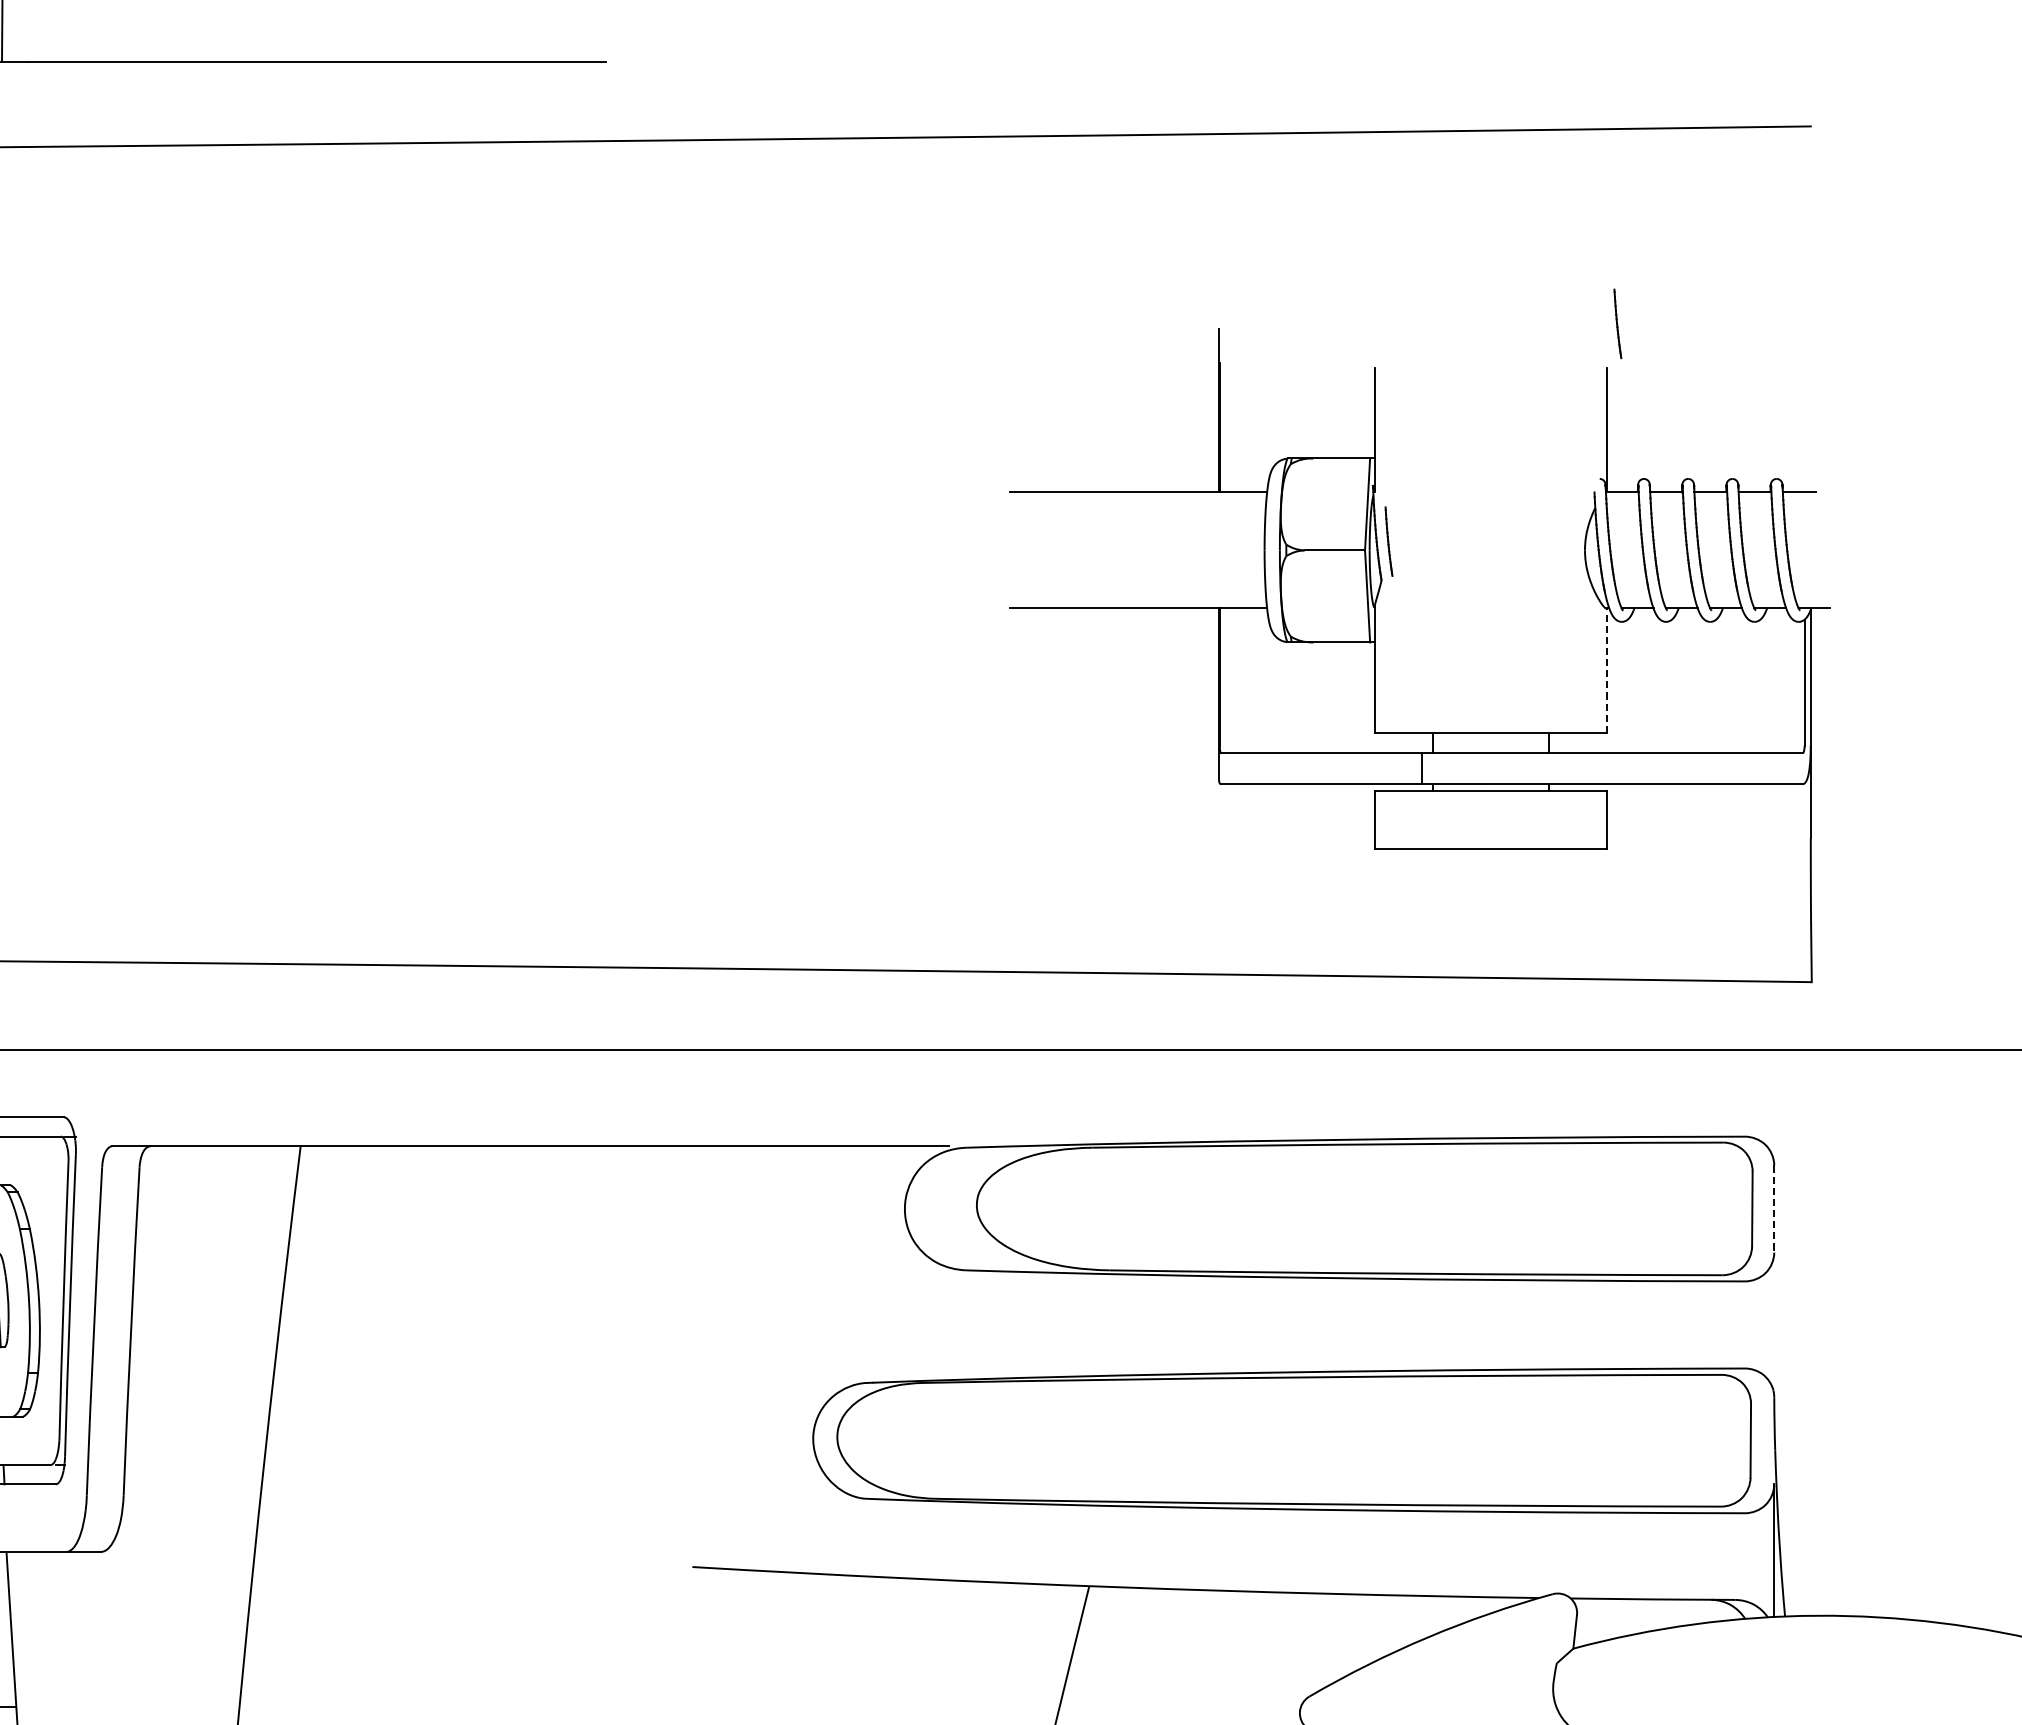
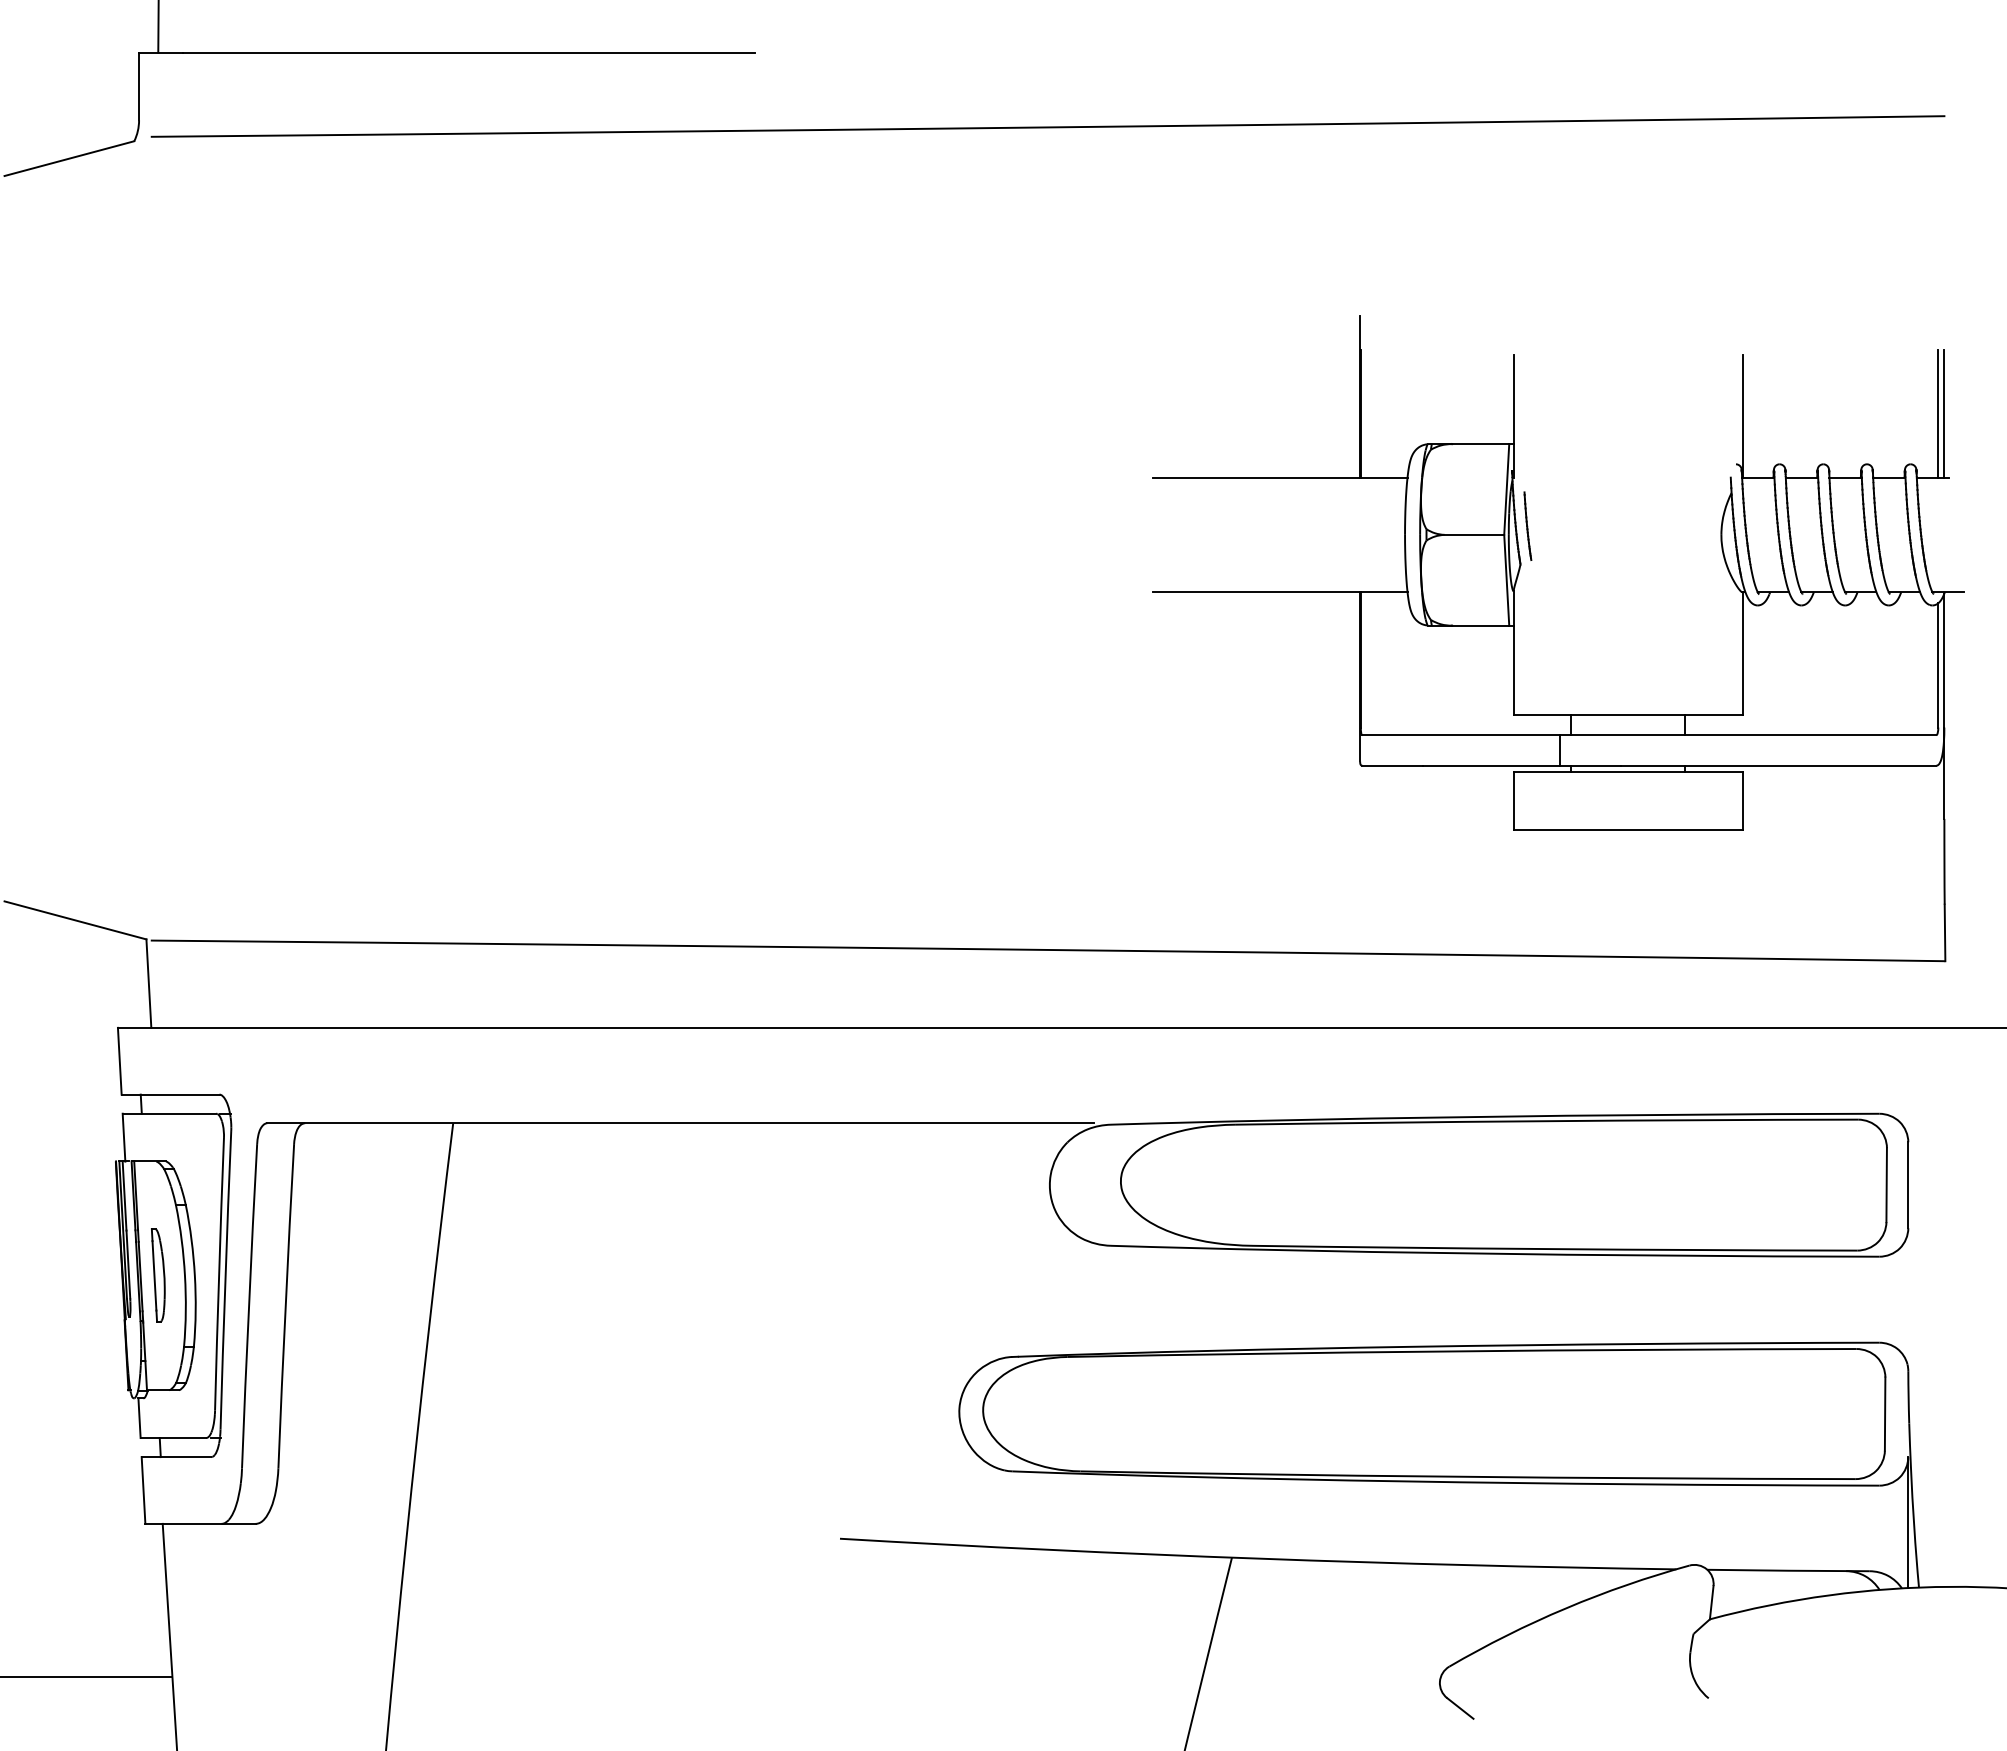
line: (1617, 323) -> (1753, 310), removed
line: (1804, 427) -> (1938, 413), added
line: (1810, 427) -> (1944, 413), added
line: (1606, 670) -> (1742, 653), dashed -> solid
line: (1774, 1209) -> (1908, 1185), dashed -> solid

